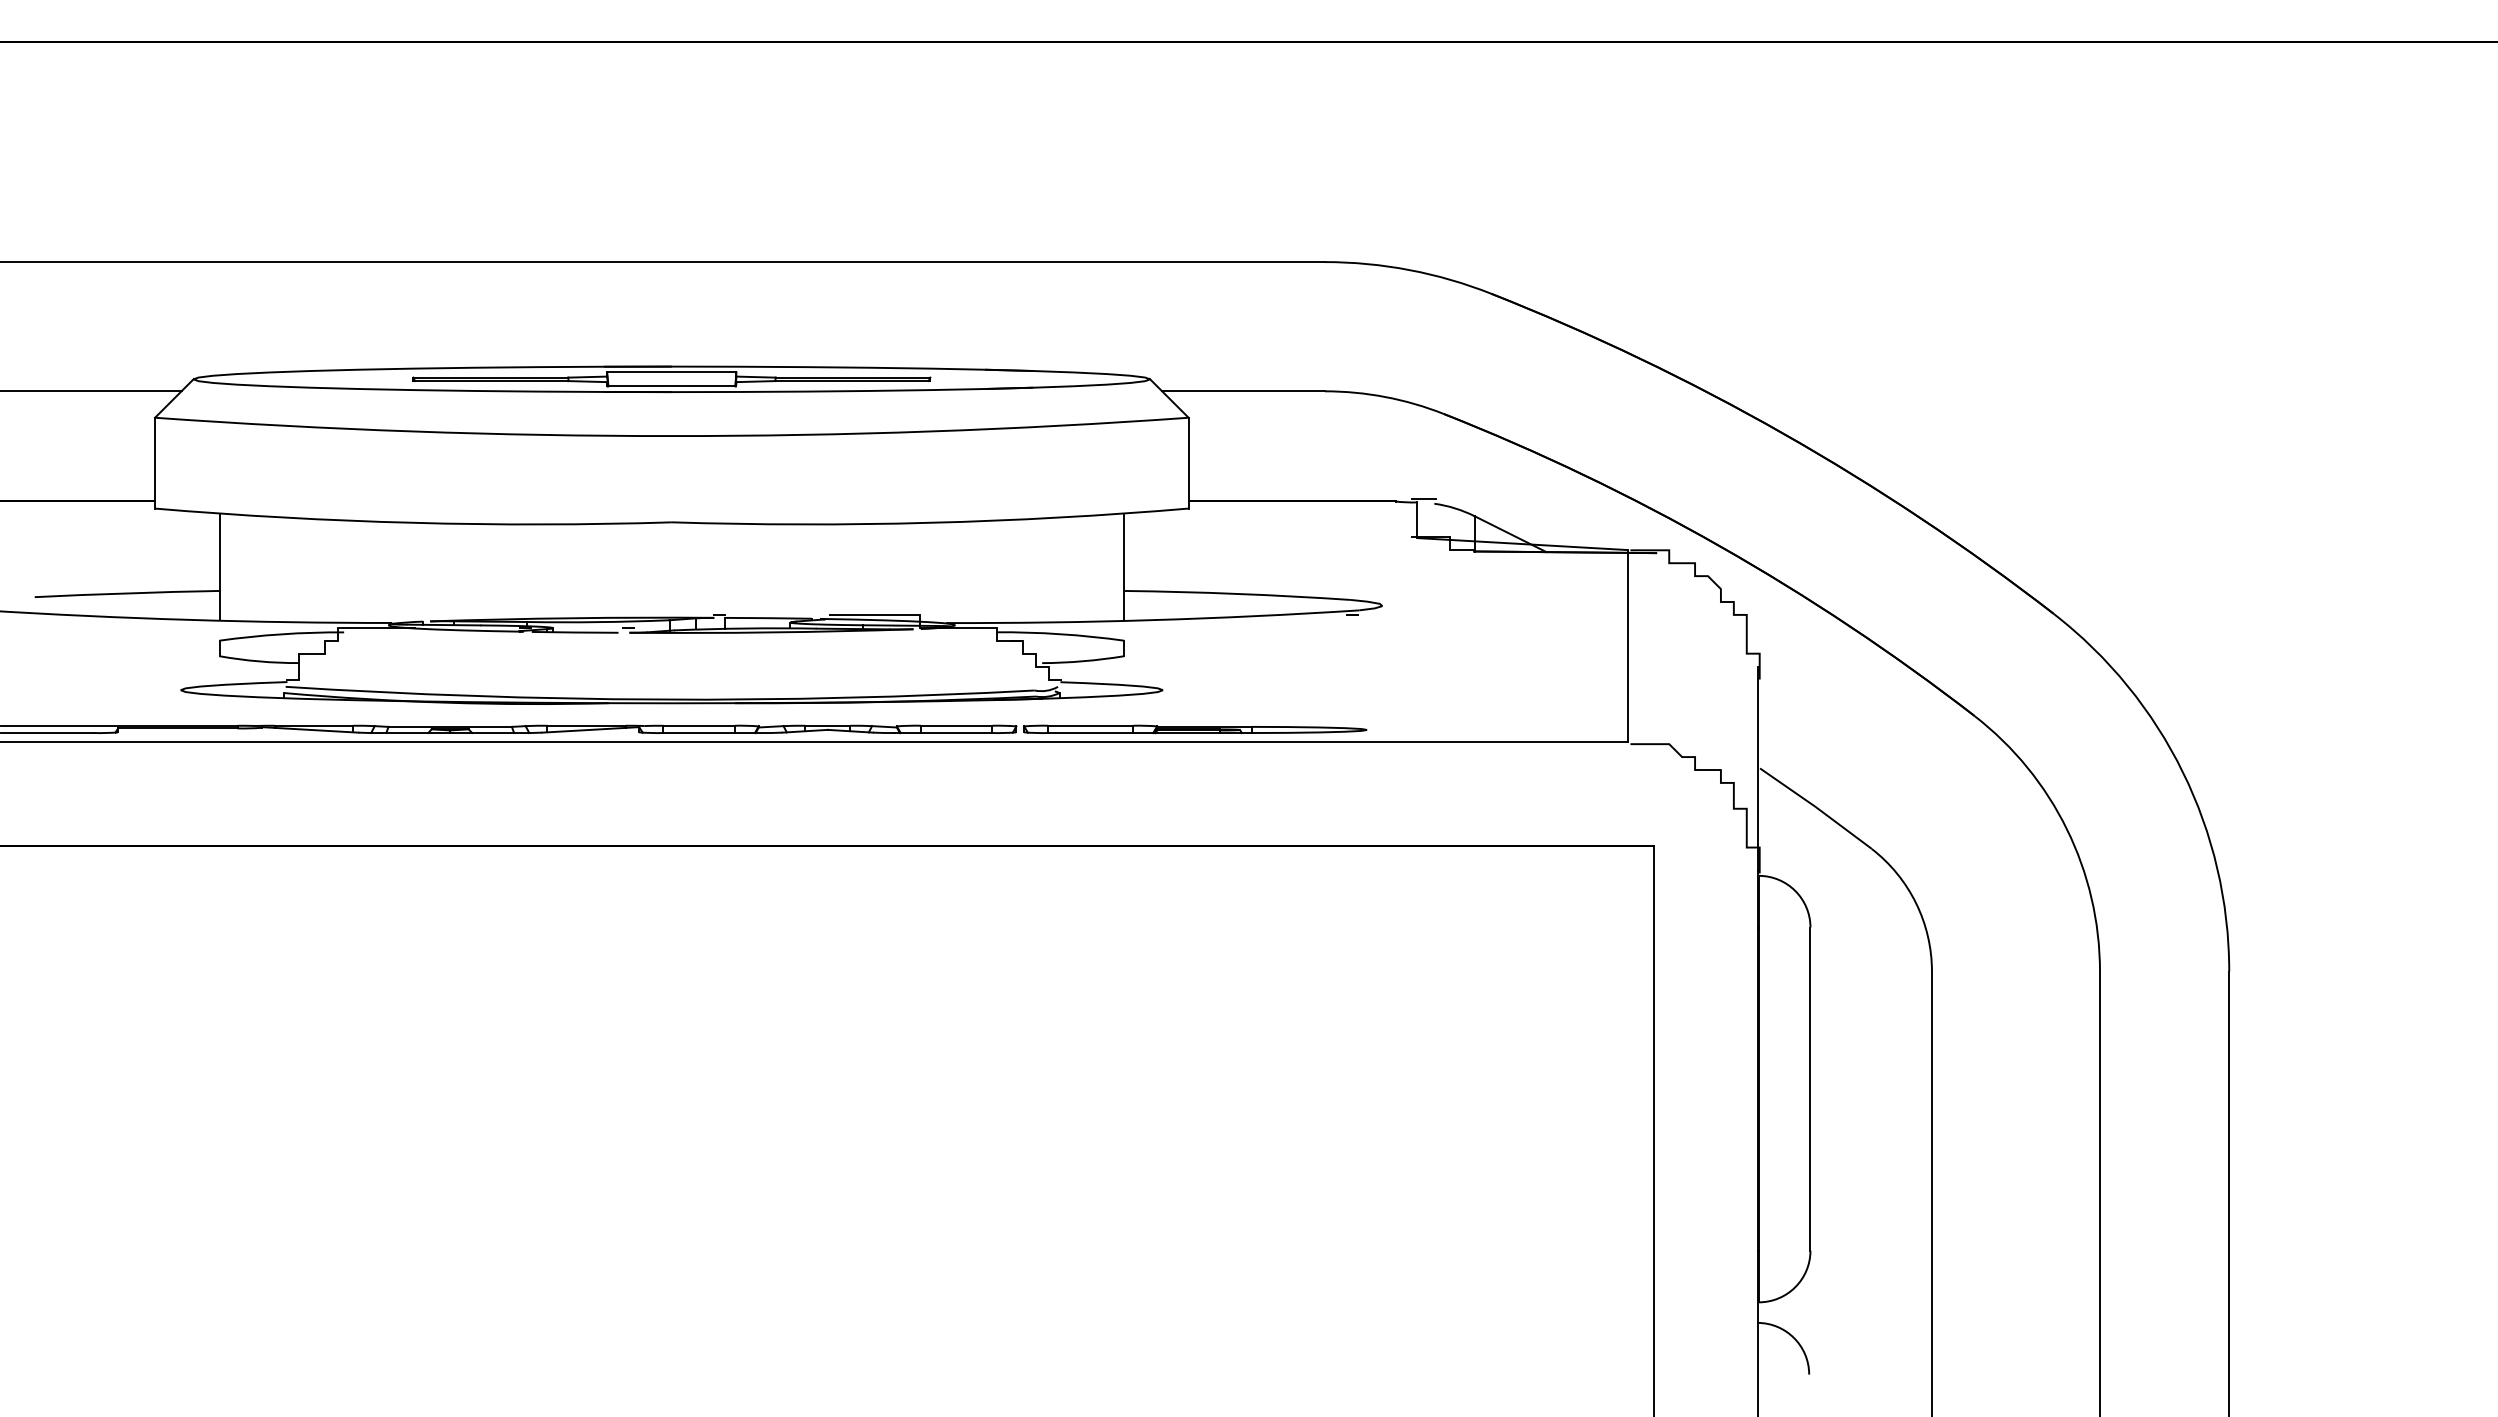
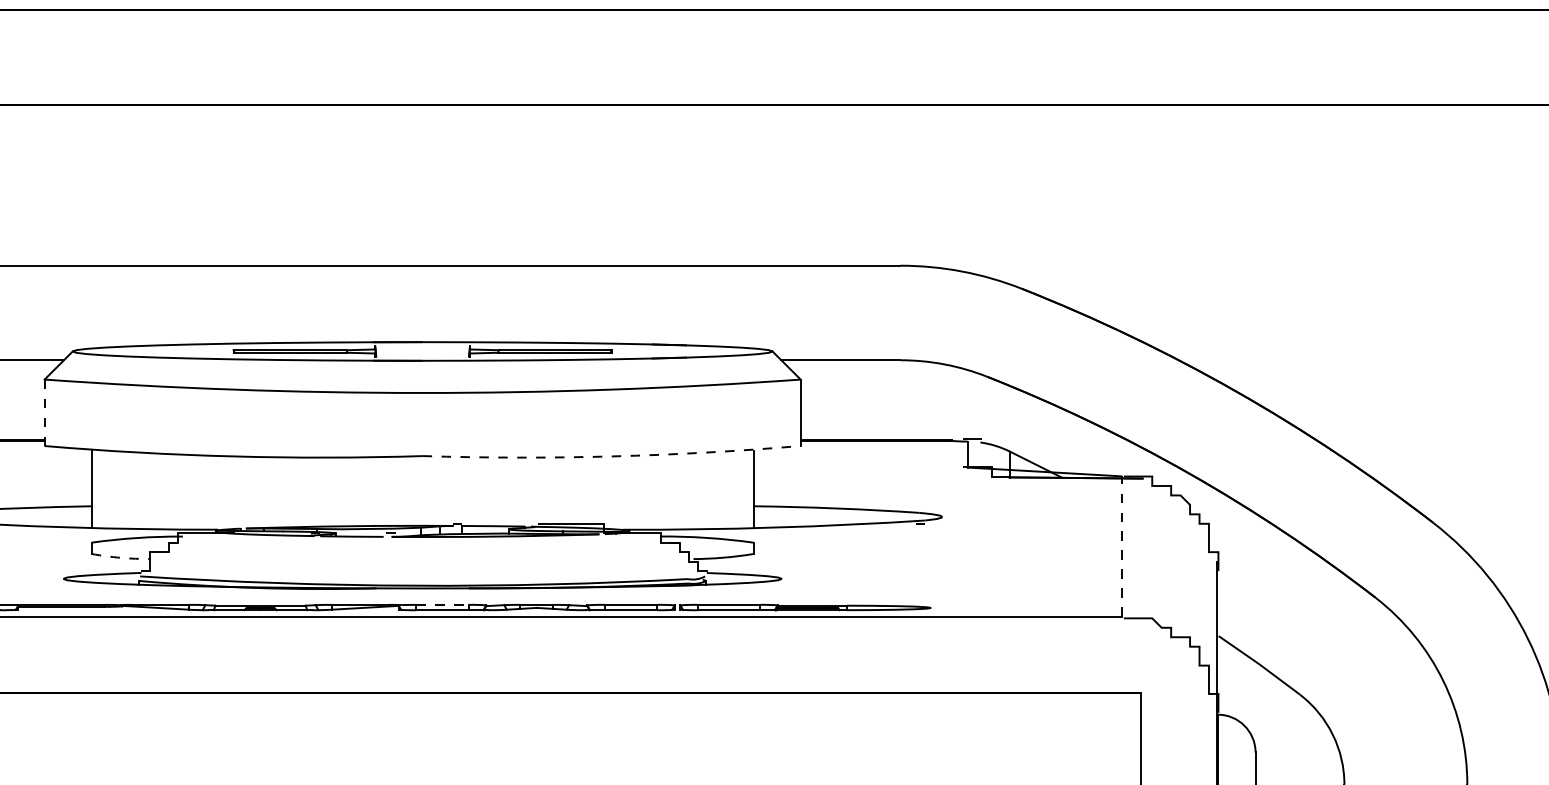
line: (671, 372) -> (422, 346), removed
line: (671, 386) -> (422, 356), removed
line: (154, 462) -> (44, 412), solid -> dashed
arc: (930, 522) -> (611, 456), solid -> dashed
line: (1628, 645) -> (1122, 546), solid -> dashed
arc: (259, 661) -> (121, 557), solid -> dashed
line: (698, 725) -> (442, 604), solid -> dashed

